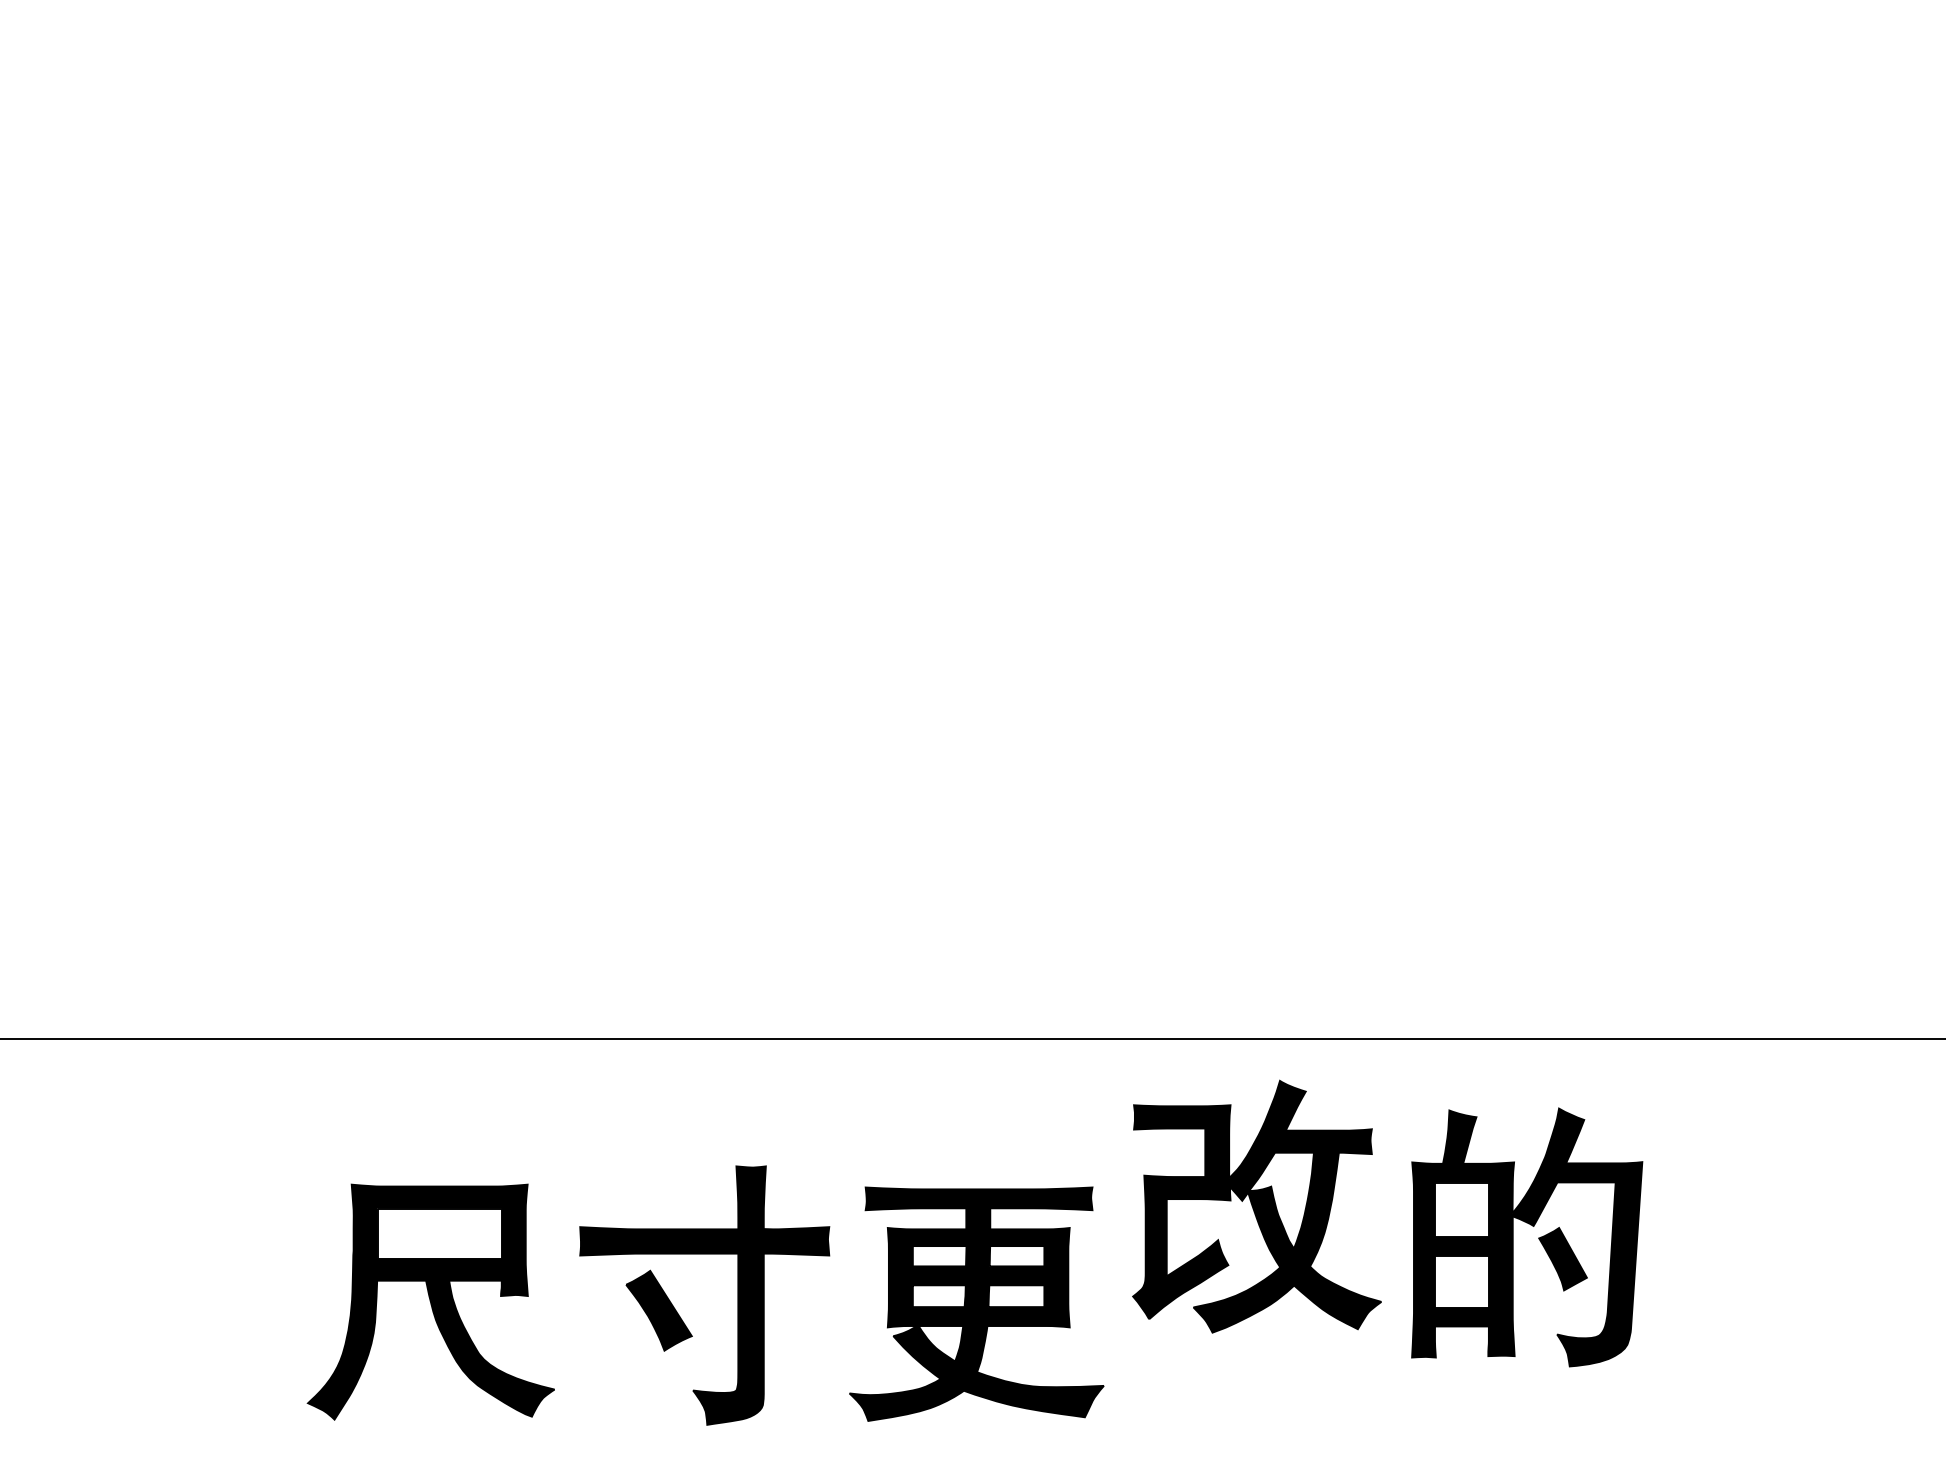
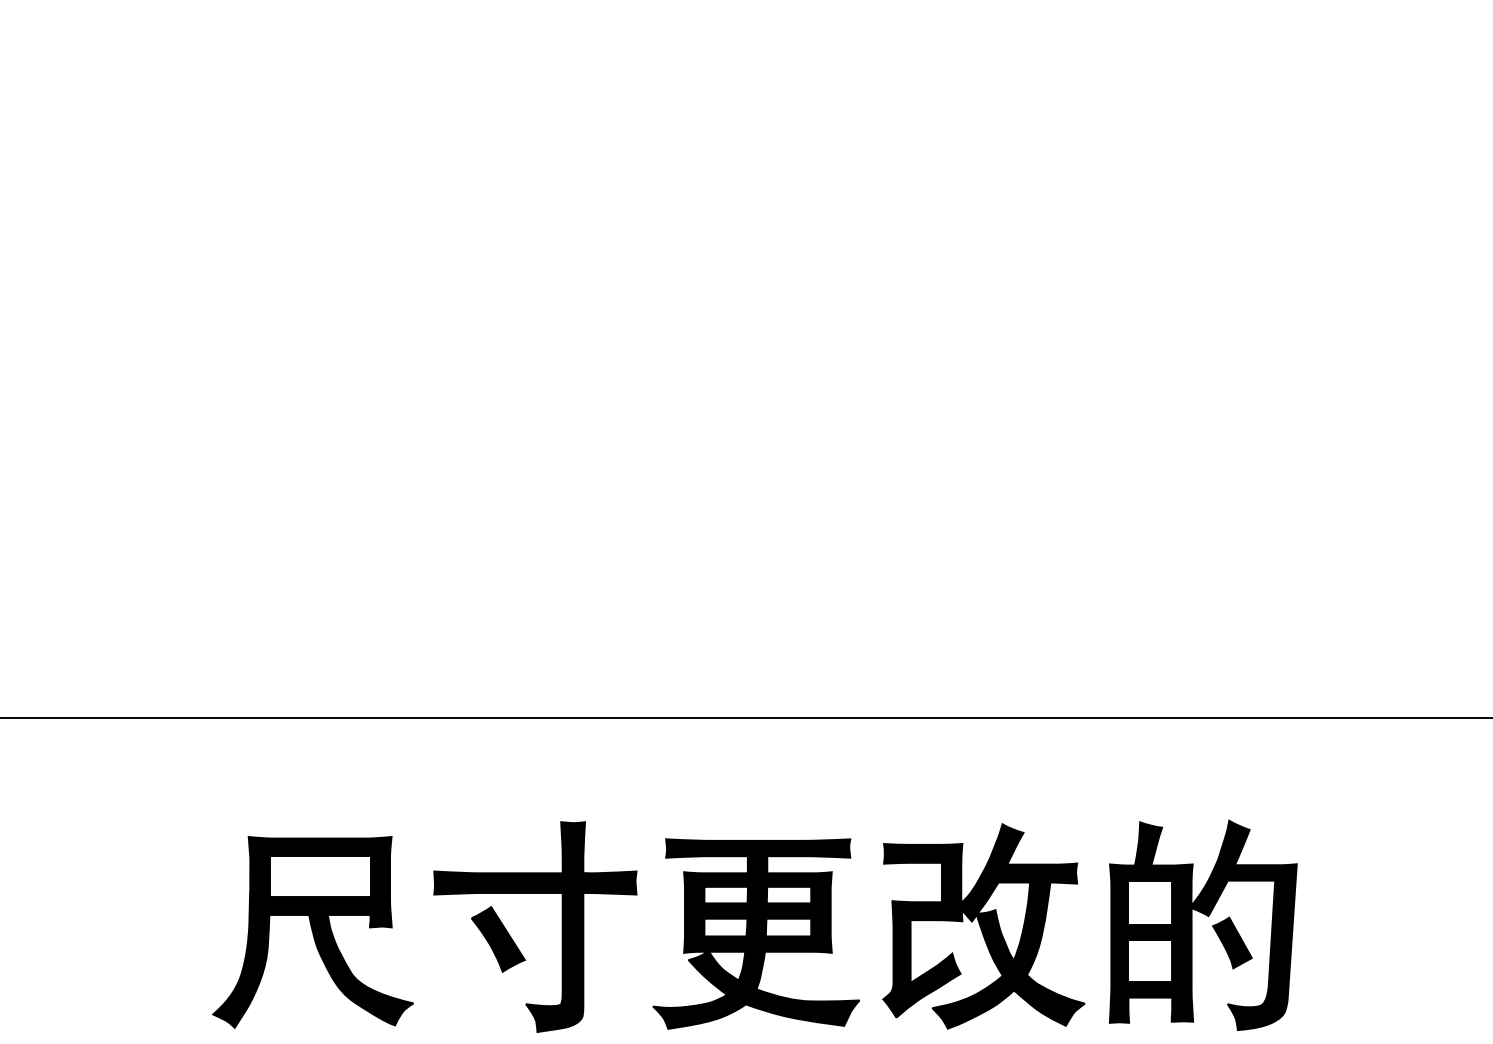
part: (1256, 1206) -> (983, 926), moved
part: (1538, 1237) -> (1212, 925), moved

